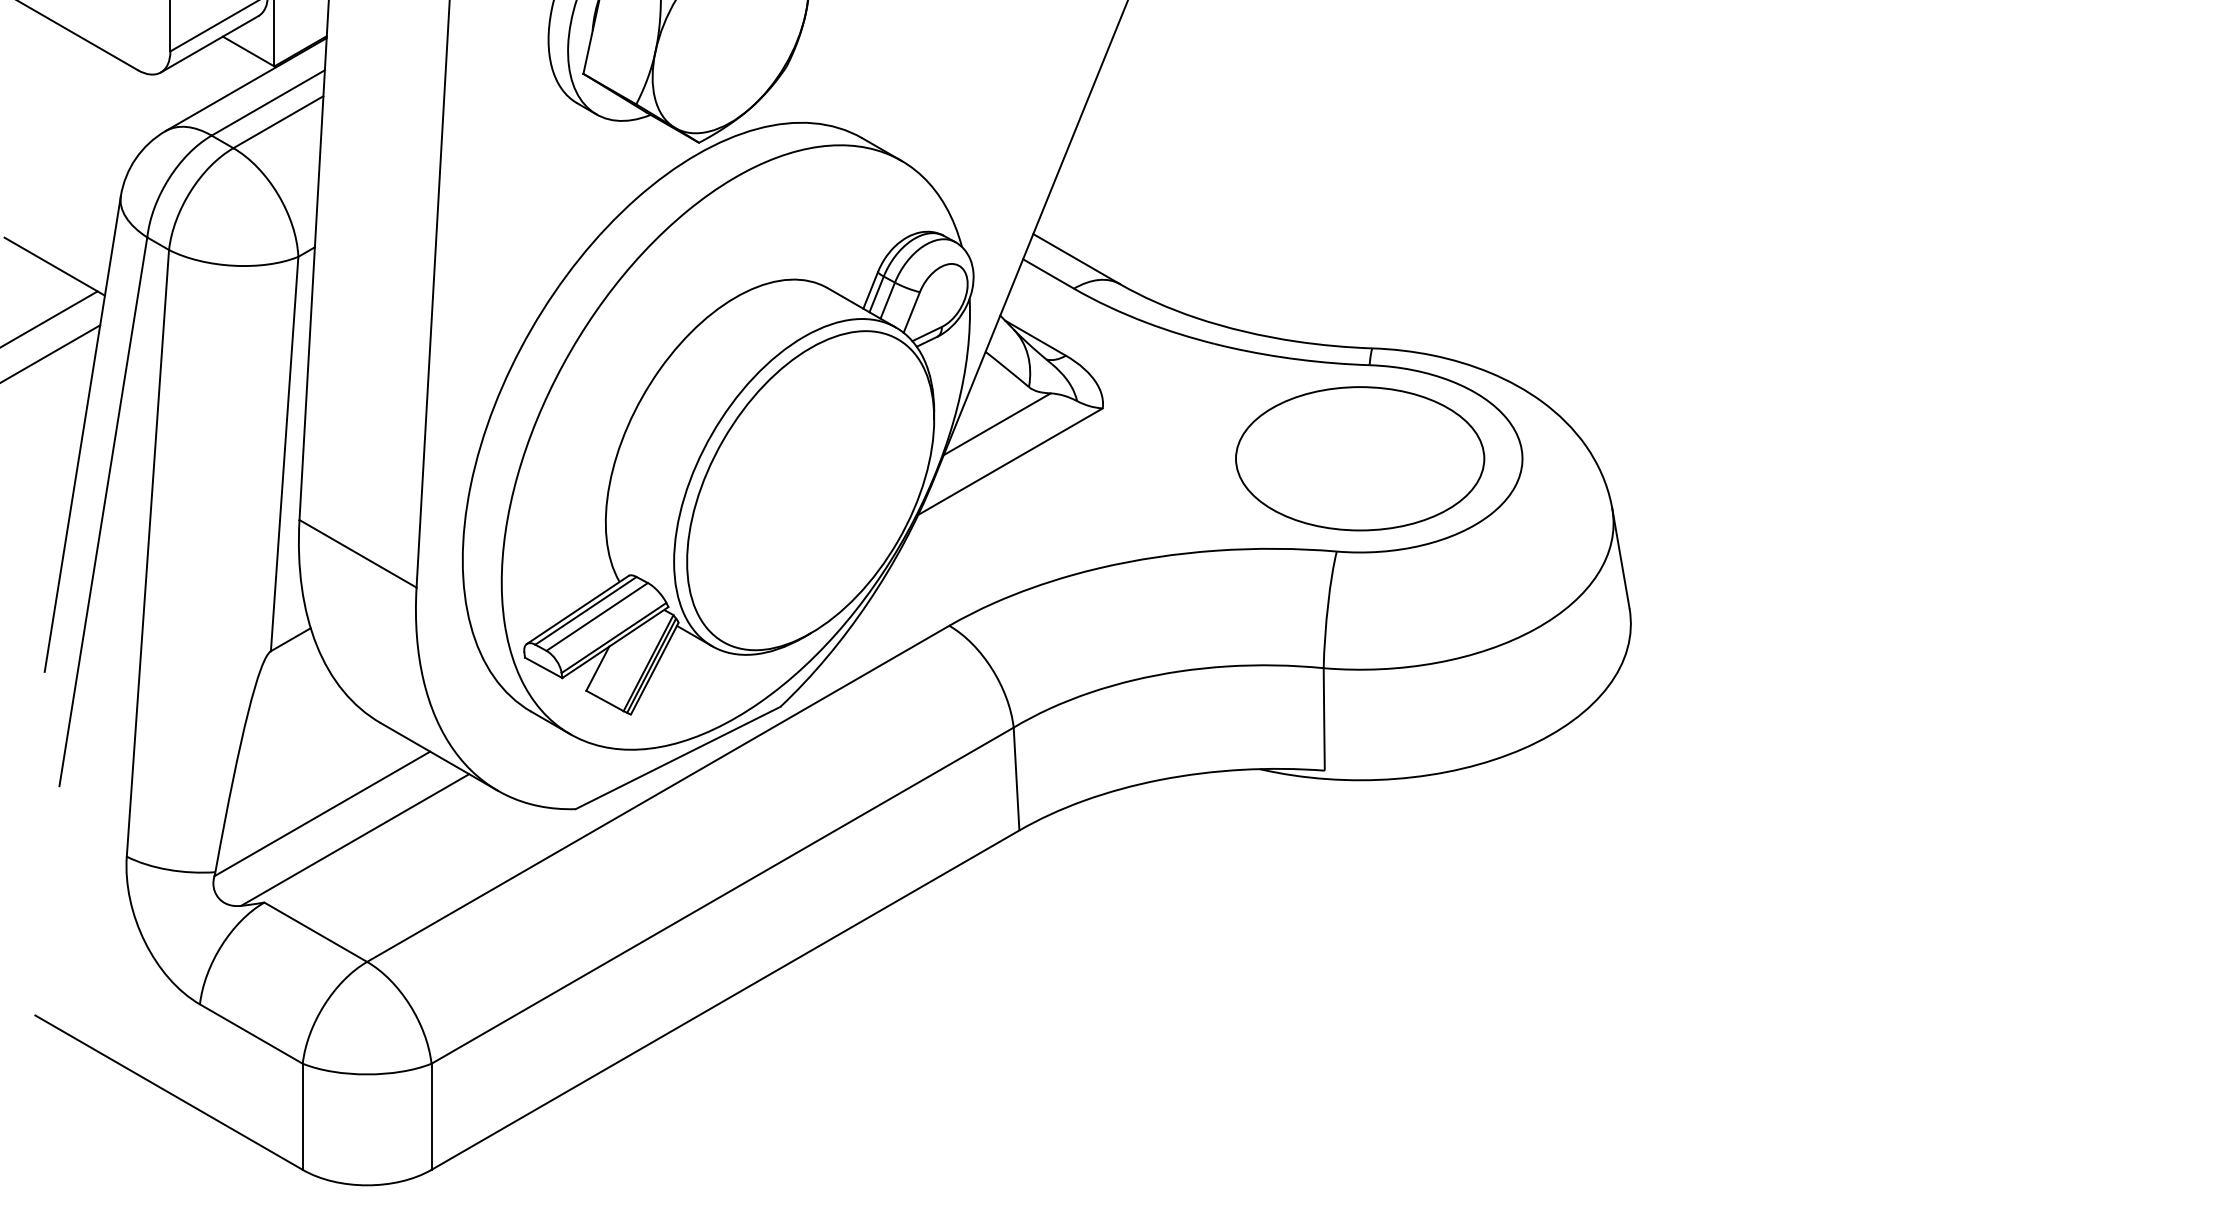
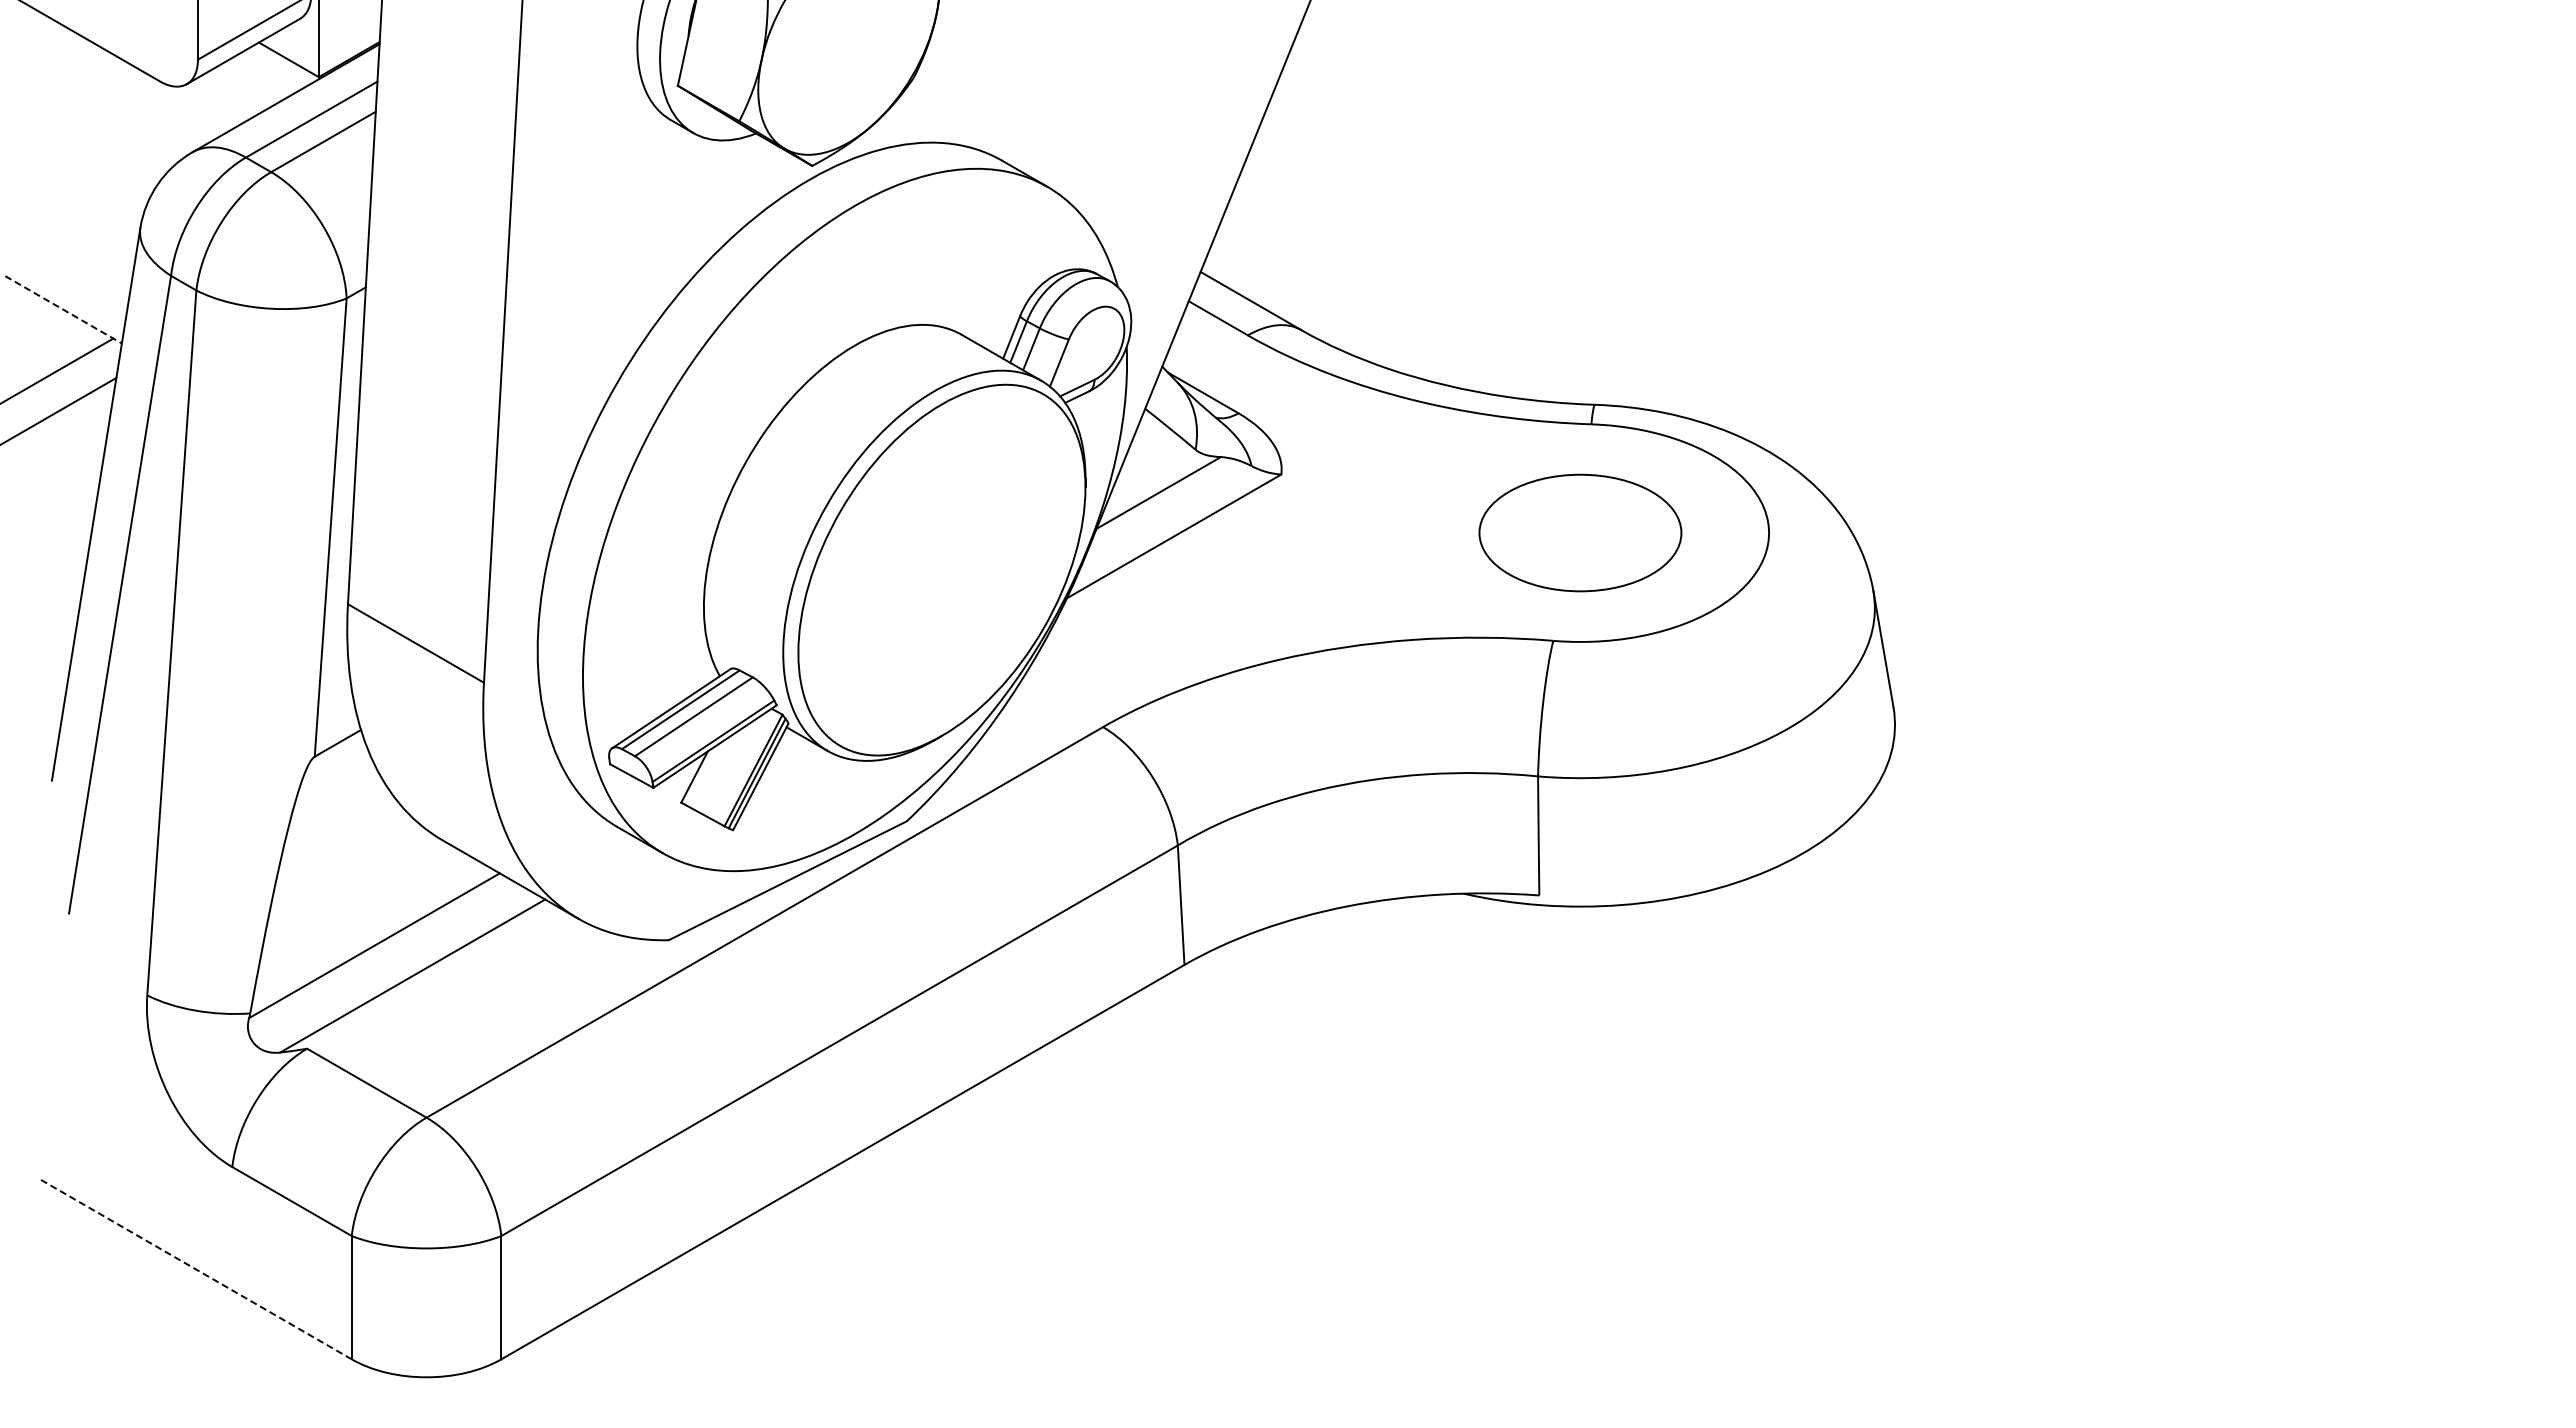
line: (55, 267) -> (64, 310), solid -> dashed
part: (1360, 458) -> (1580, 532), size x0.7
line: (169, 1092) -> (196, 1269), solid -> dashed

